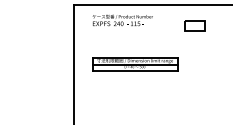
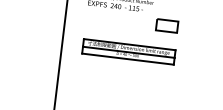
part: (194, 25) -> (166, 25), moved

